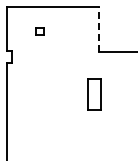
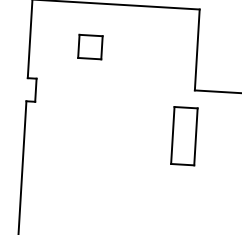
line: (99, 28) -> (198, 48), dashed -> solid
part: (40, 31) -> (91, 47), size x1.67
part: (94, 94) -> (183, 136), moved

